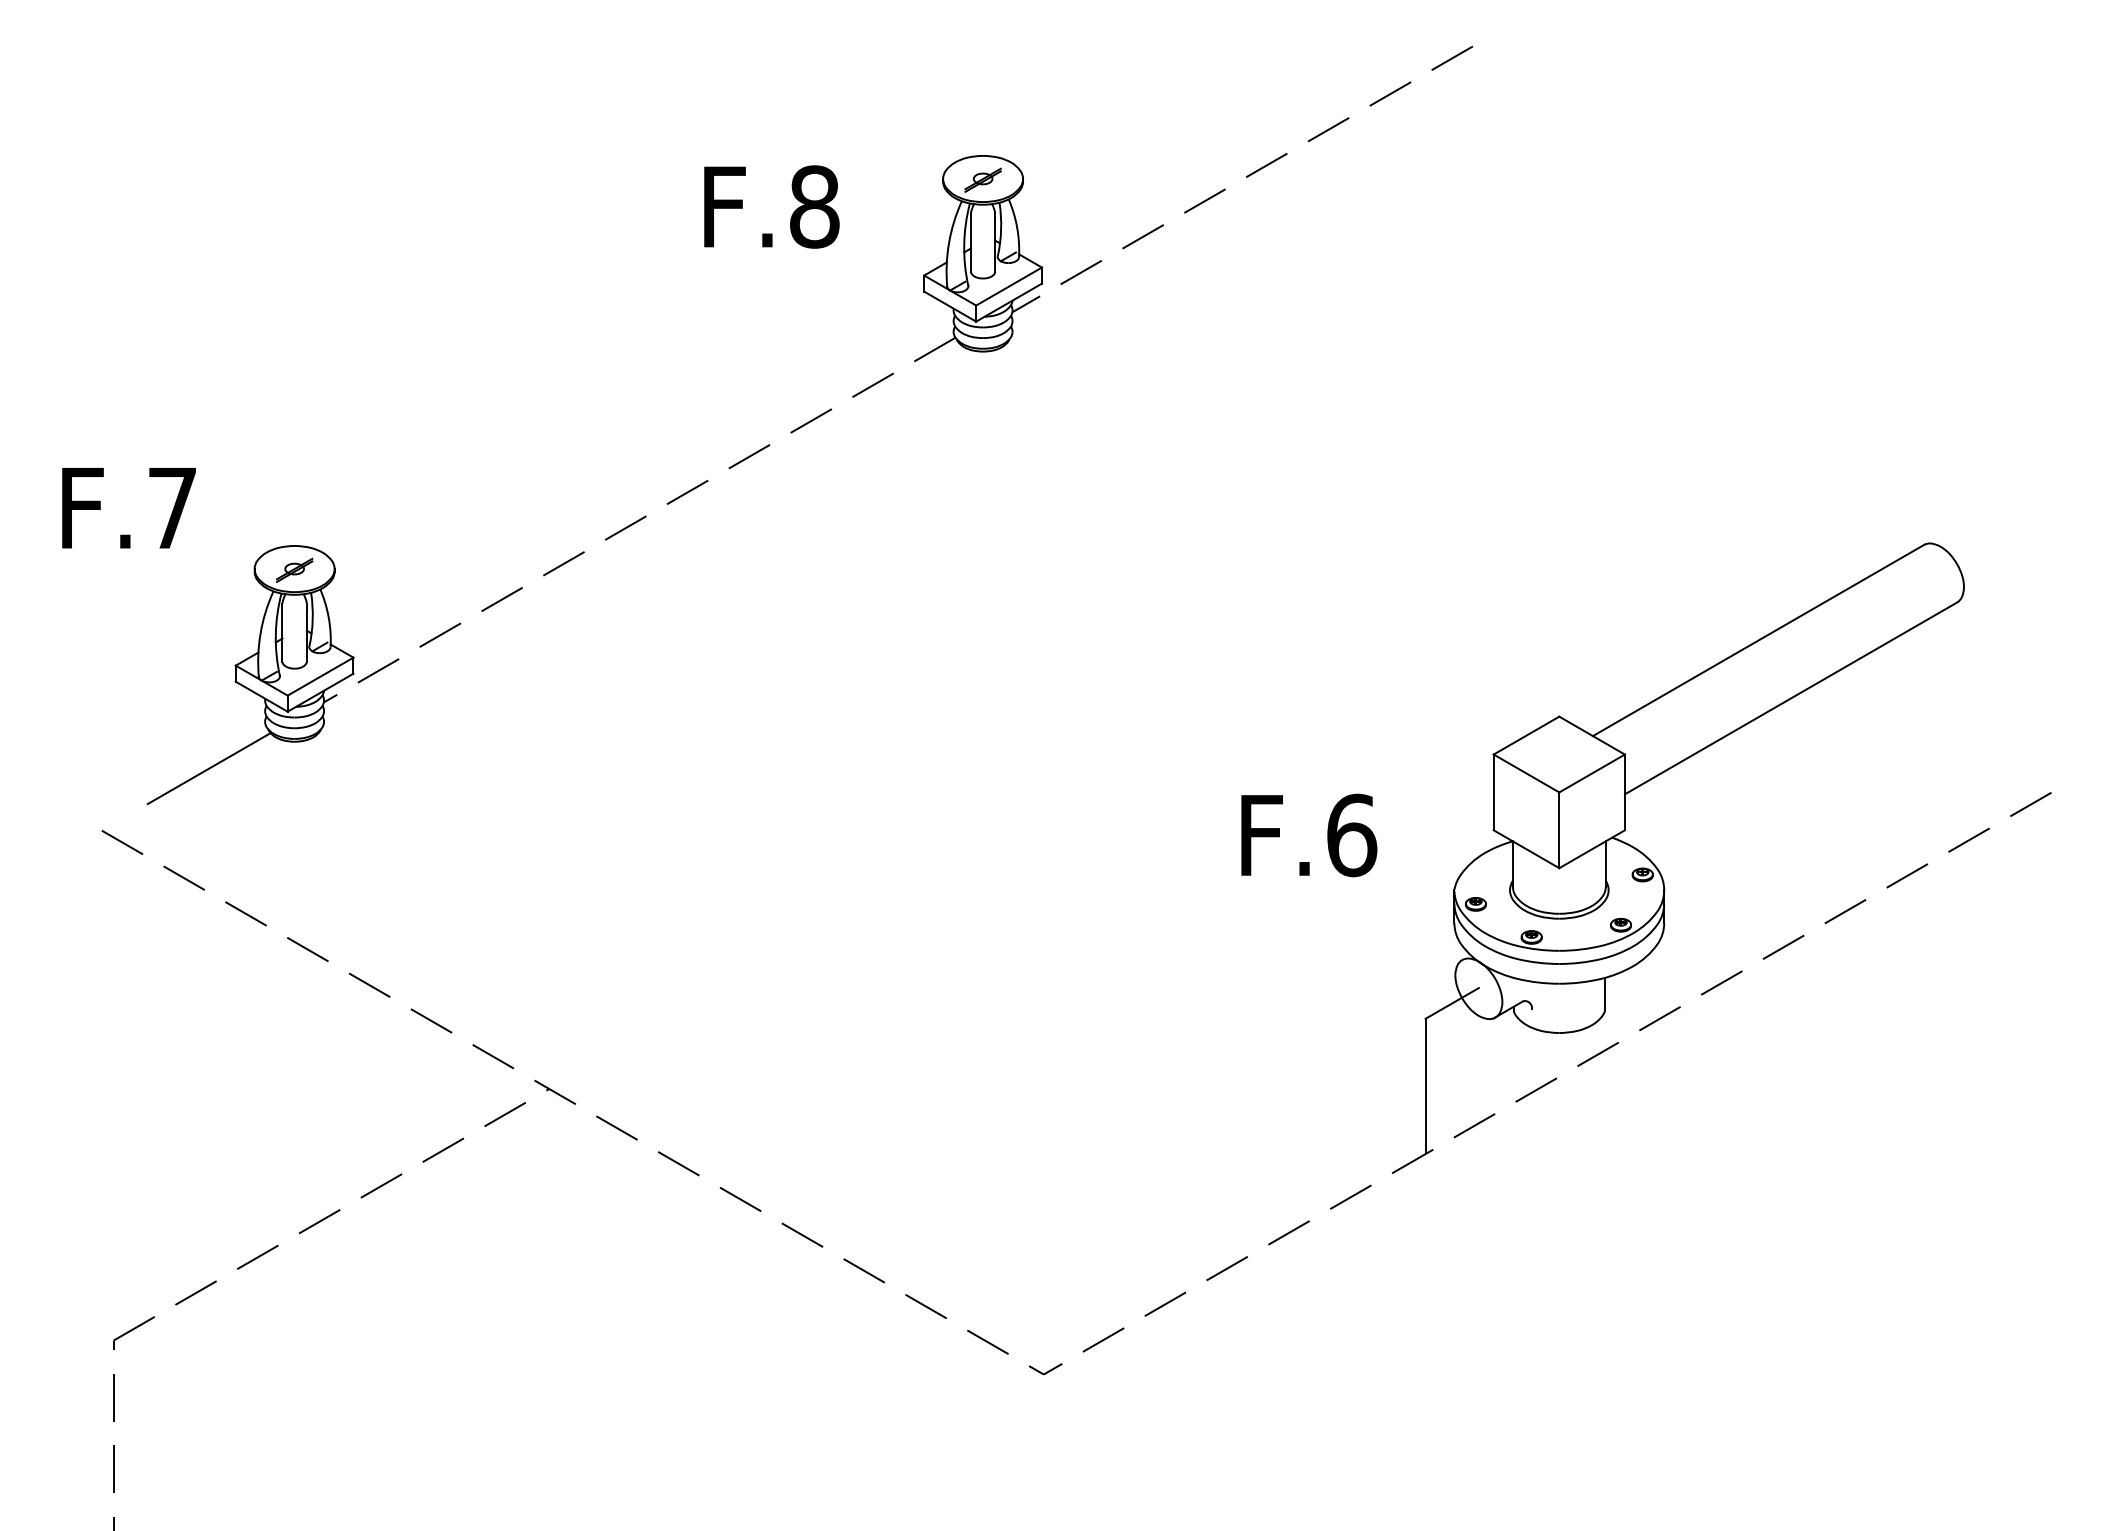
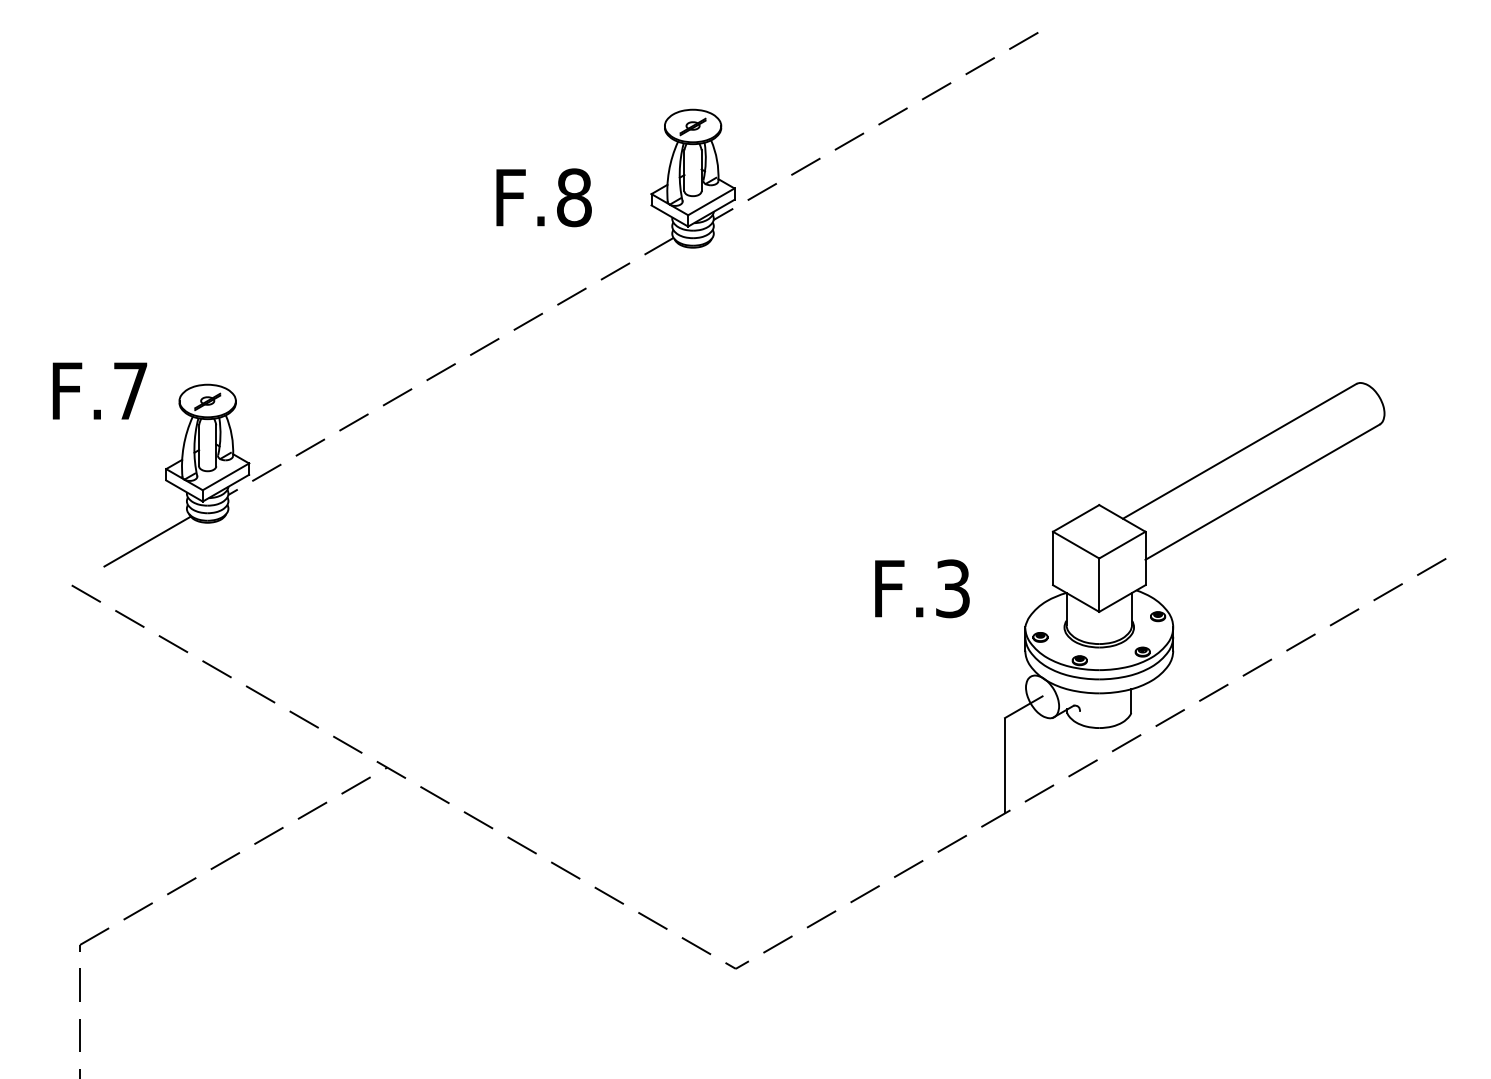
text: (770, 206) -> (543, 197), moved
text: (128, 507) -> (99, 390), moved
text: (1351, 835) -> (952, 588), F.6 -> F.3

